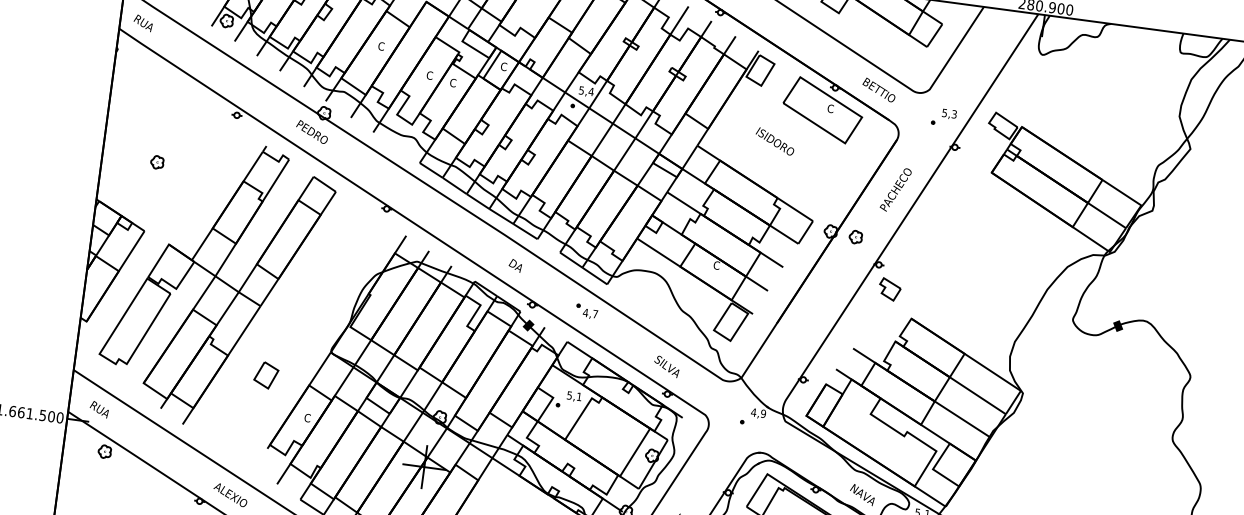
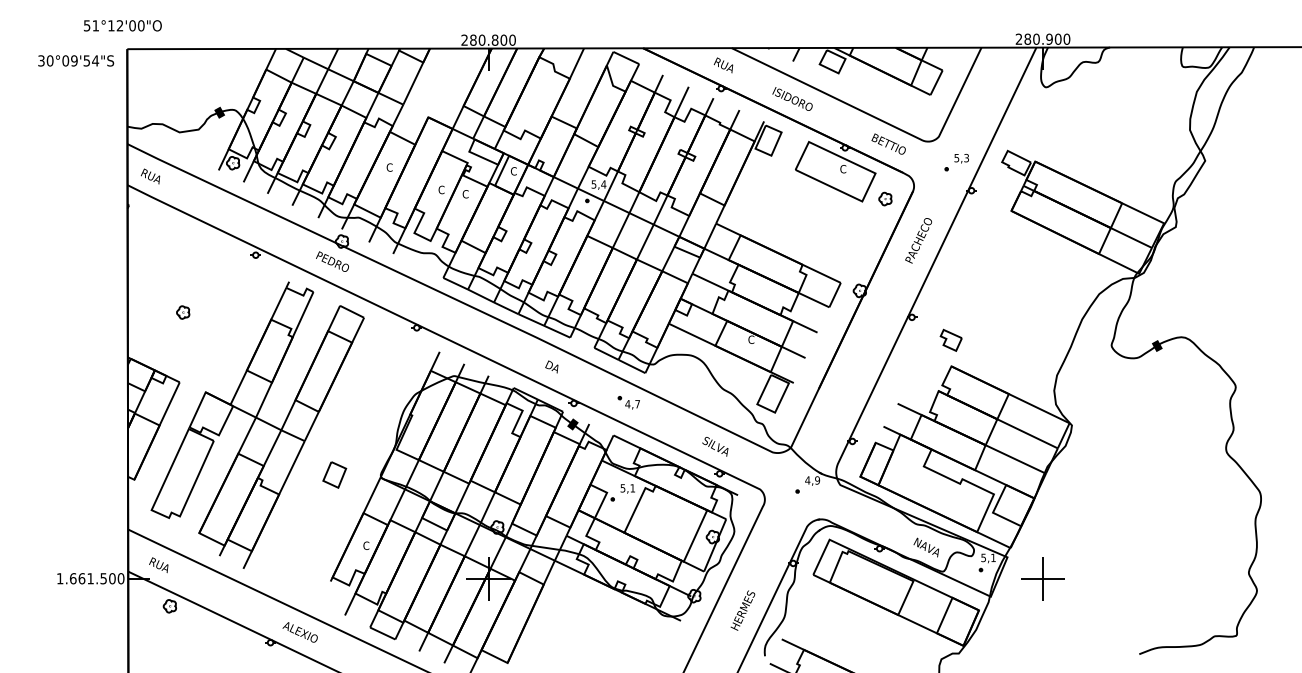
text: (775, 140) -> (792, 98), moved
part: (856, 236) -> (885, 198), moved
part: (889, 288) -> (950, 339), moved
part: (266, 374) -> (334, 474), moved

